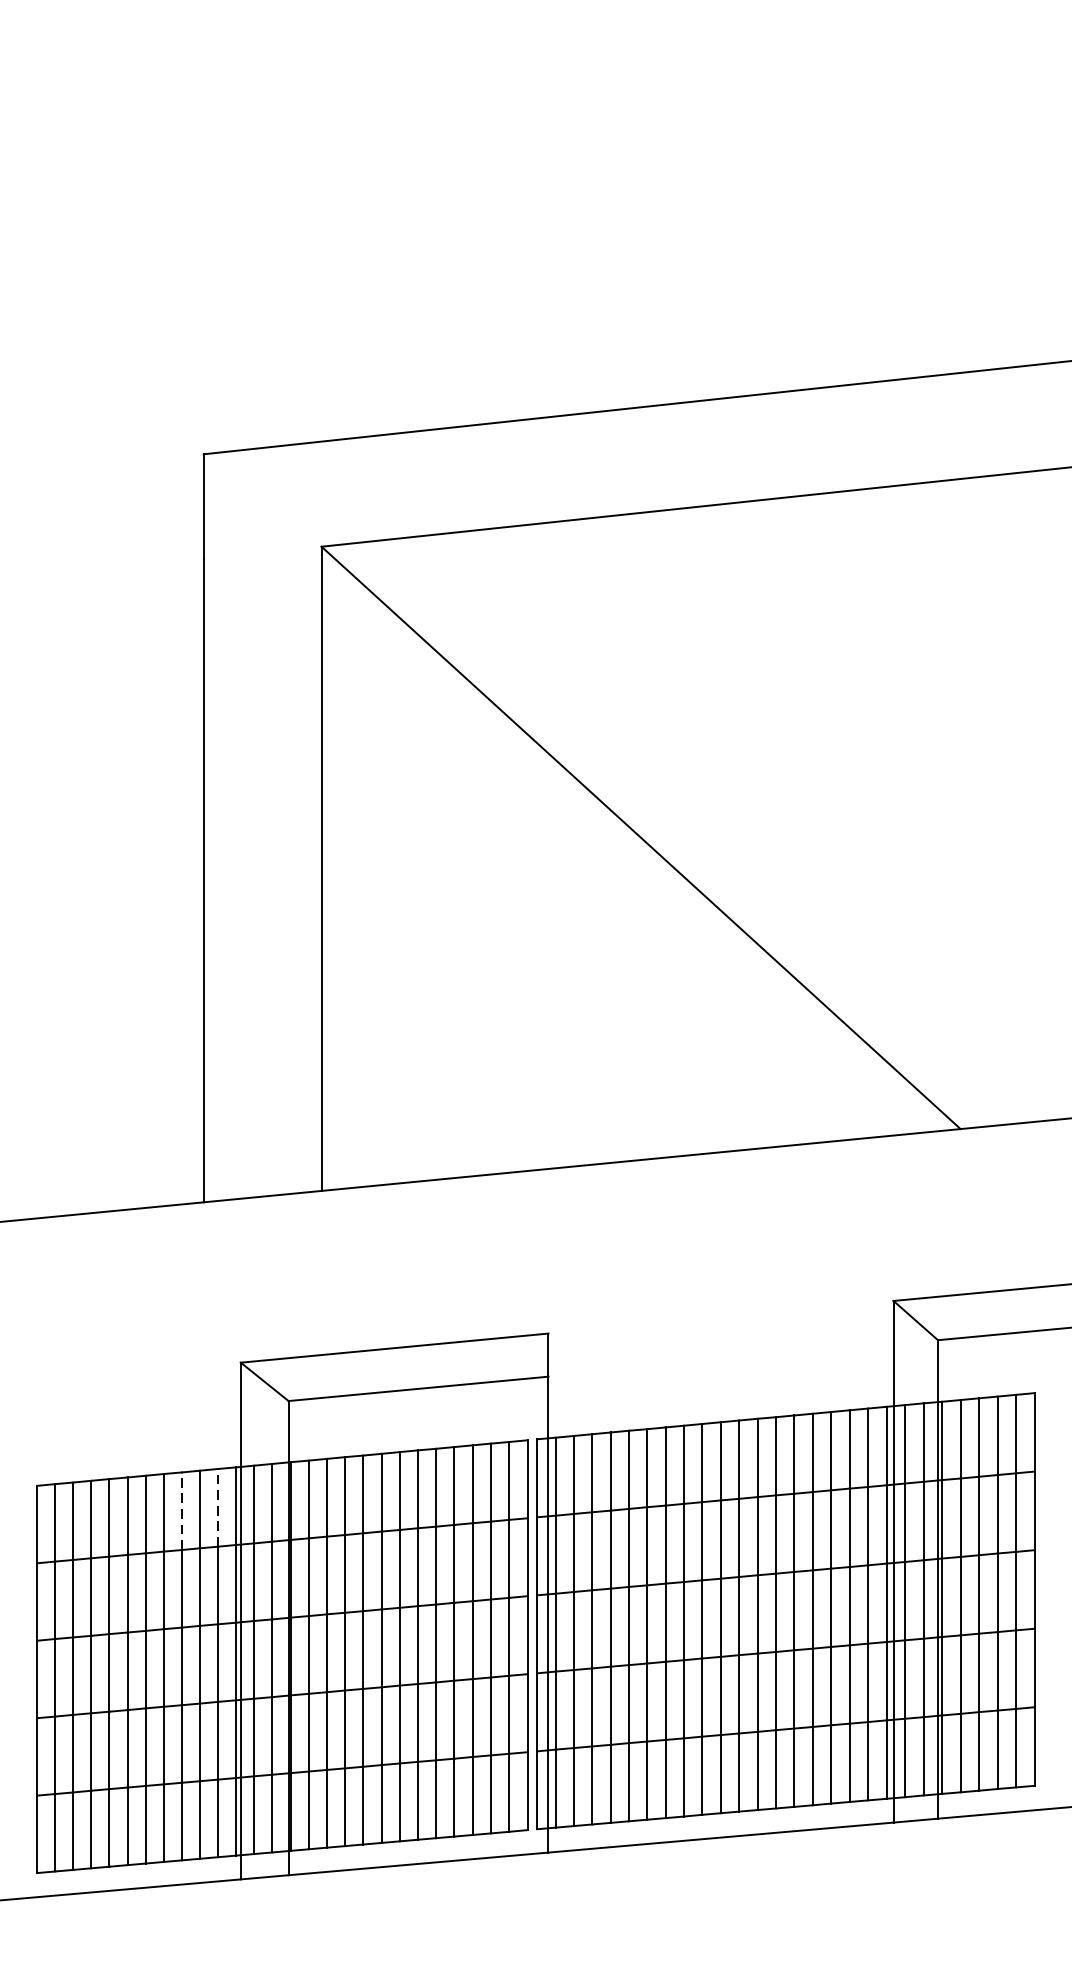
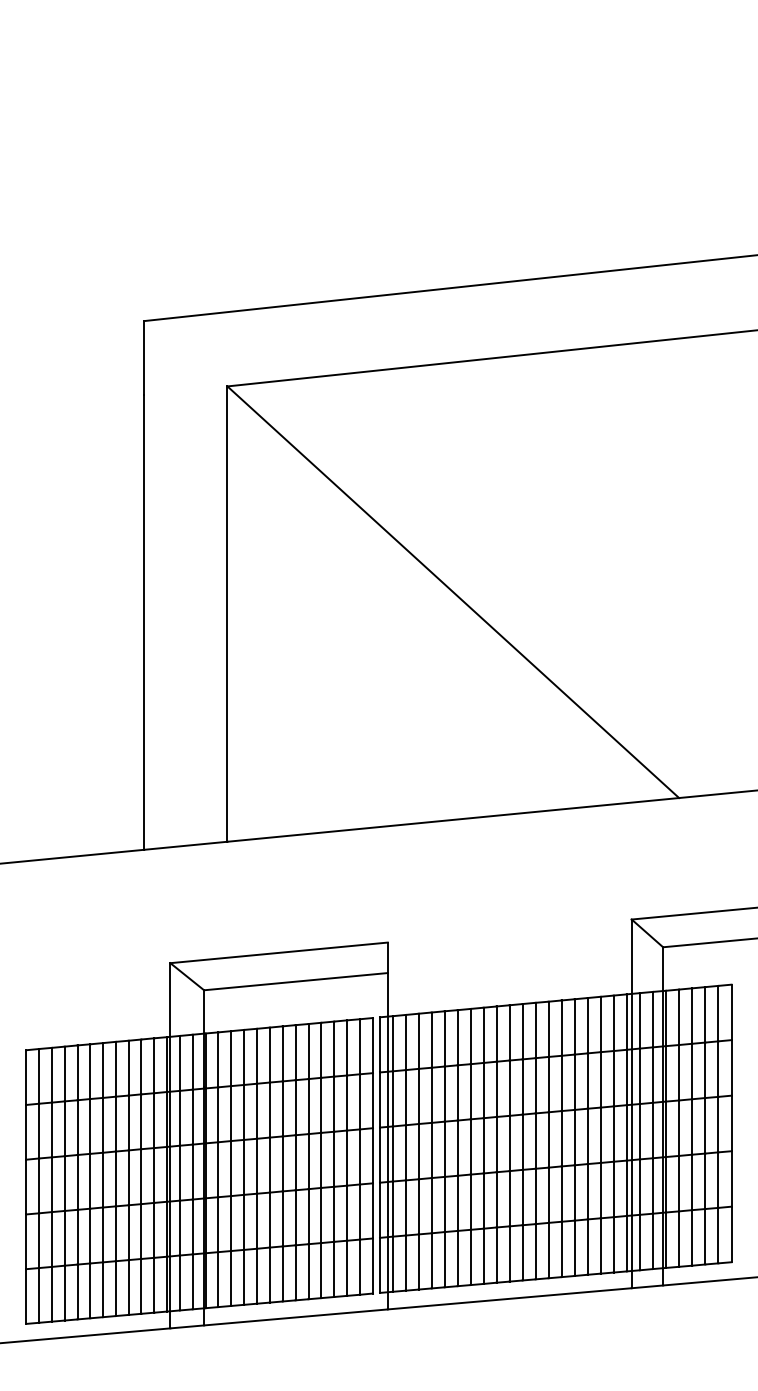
line: (218, 1507) -> (154, 1065), dashed -> solid
line: (181, 1510) -> (128, 1067), dashed -> solid

